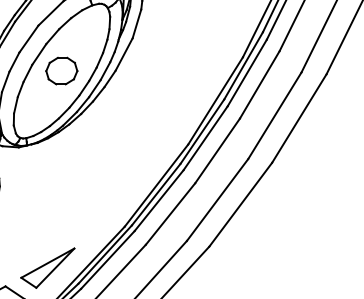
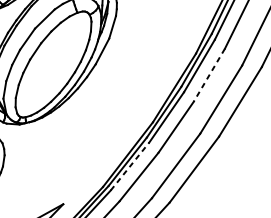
part: (61, 70) -> (53, 64), removed
line: (259, 85) -> (209, 75), solid -> dashed
line: (159, 200) -> (130, 166), solid -> dashed

